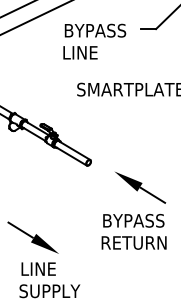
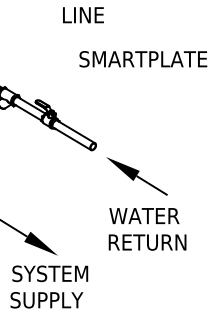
part: (140, 187) -> (137, 176), moved
text: (133, 220) -> (146, 215), BYPASS -> WATER
text: (52, 269) -> (49, 274), LINE -> SYSTEM

